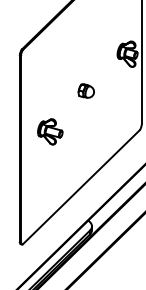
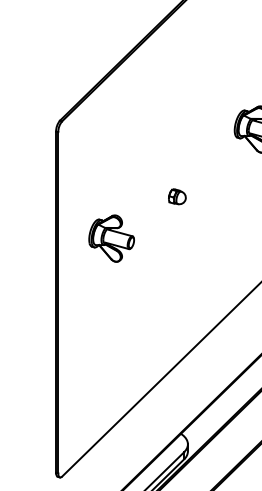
part: (85, 90) -> (176, 195), size x0.6
part: (50, 131) -> (112, 237), moved

